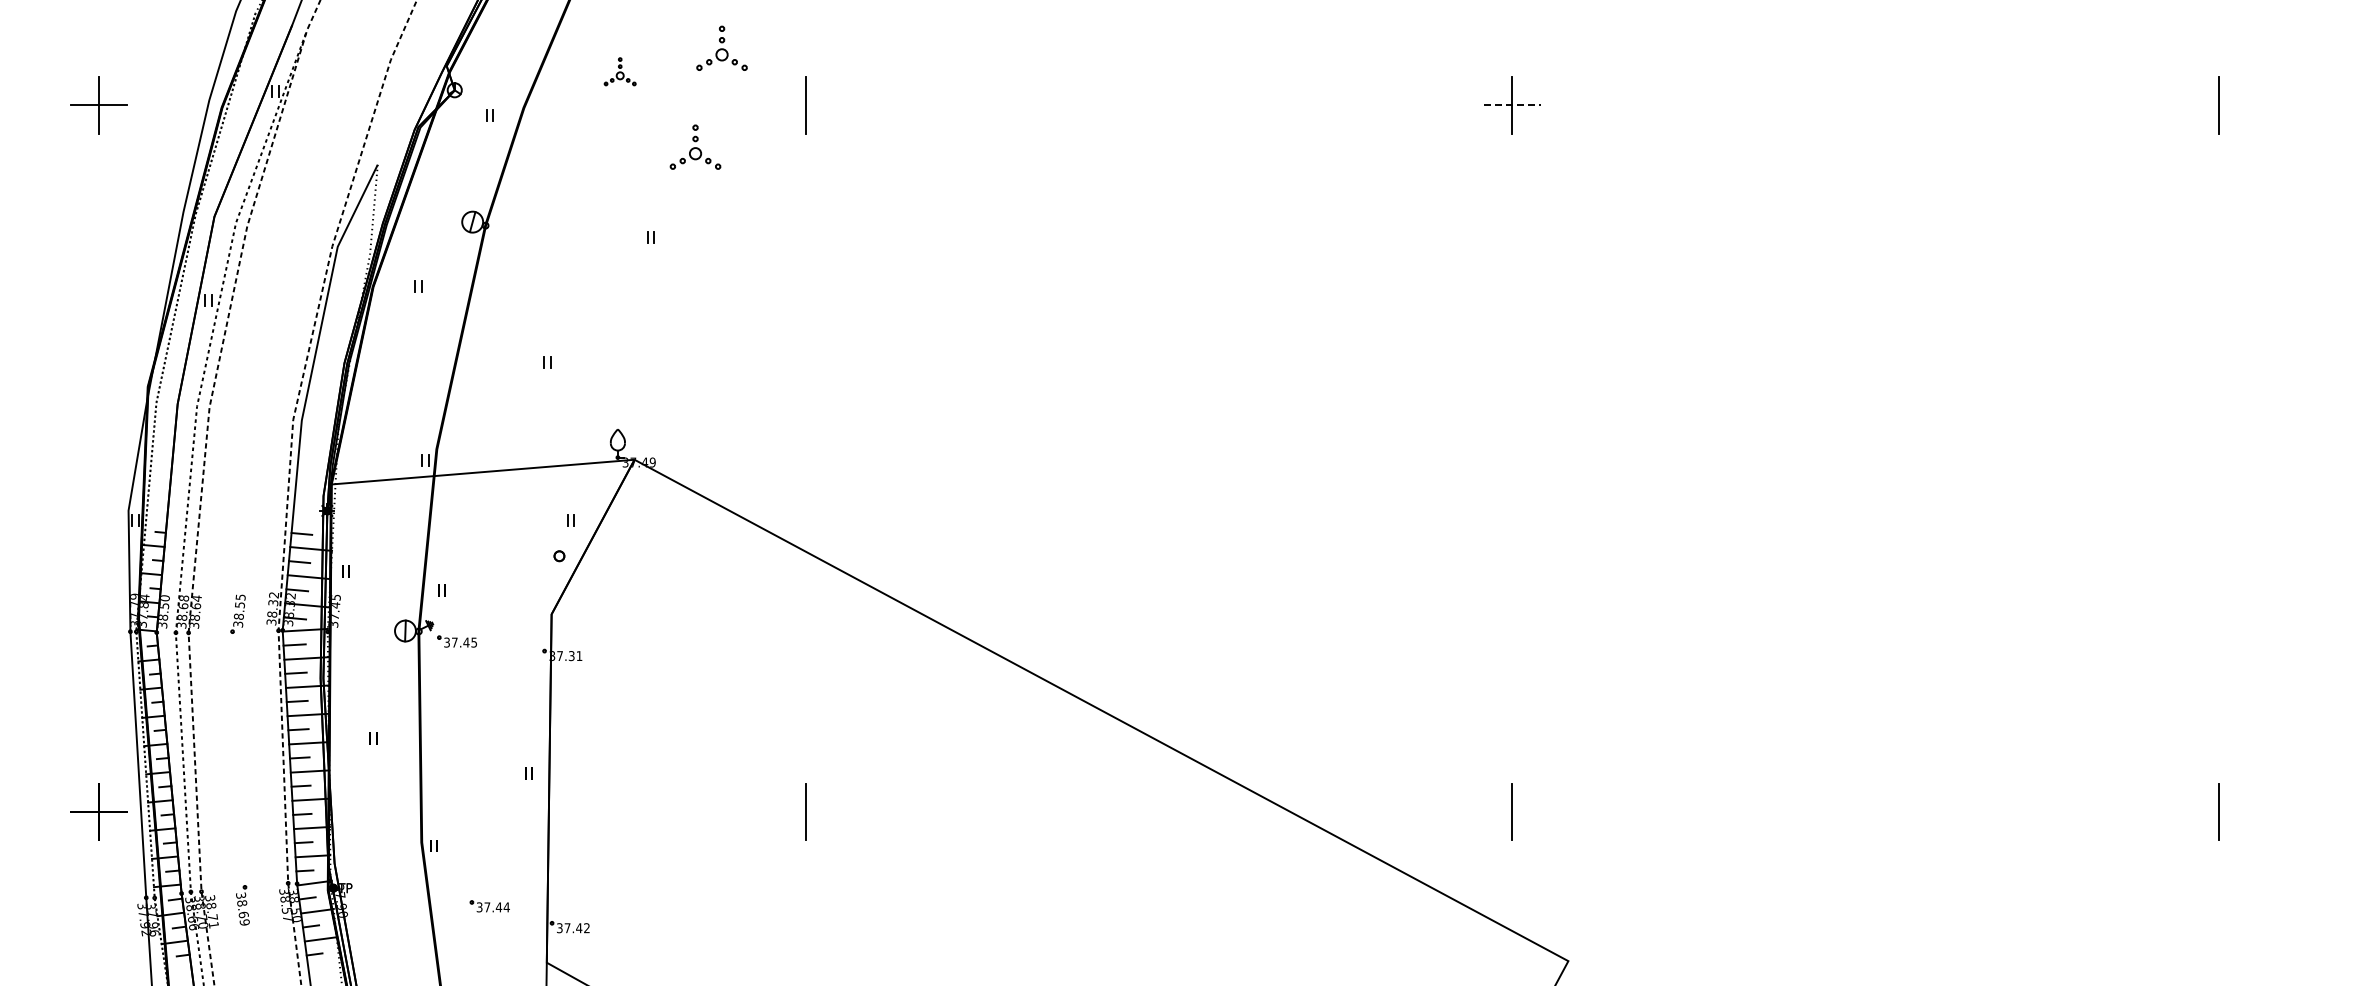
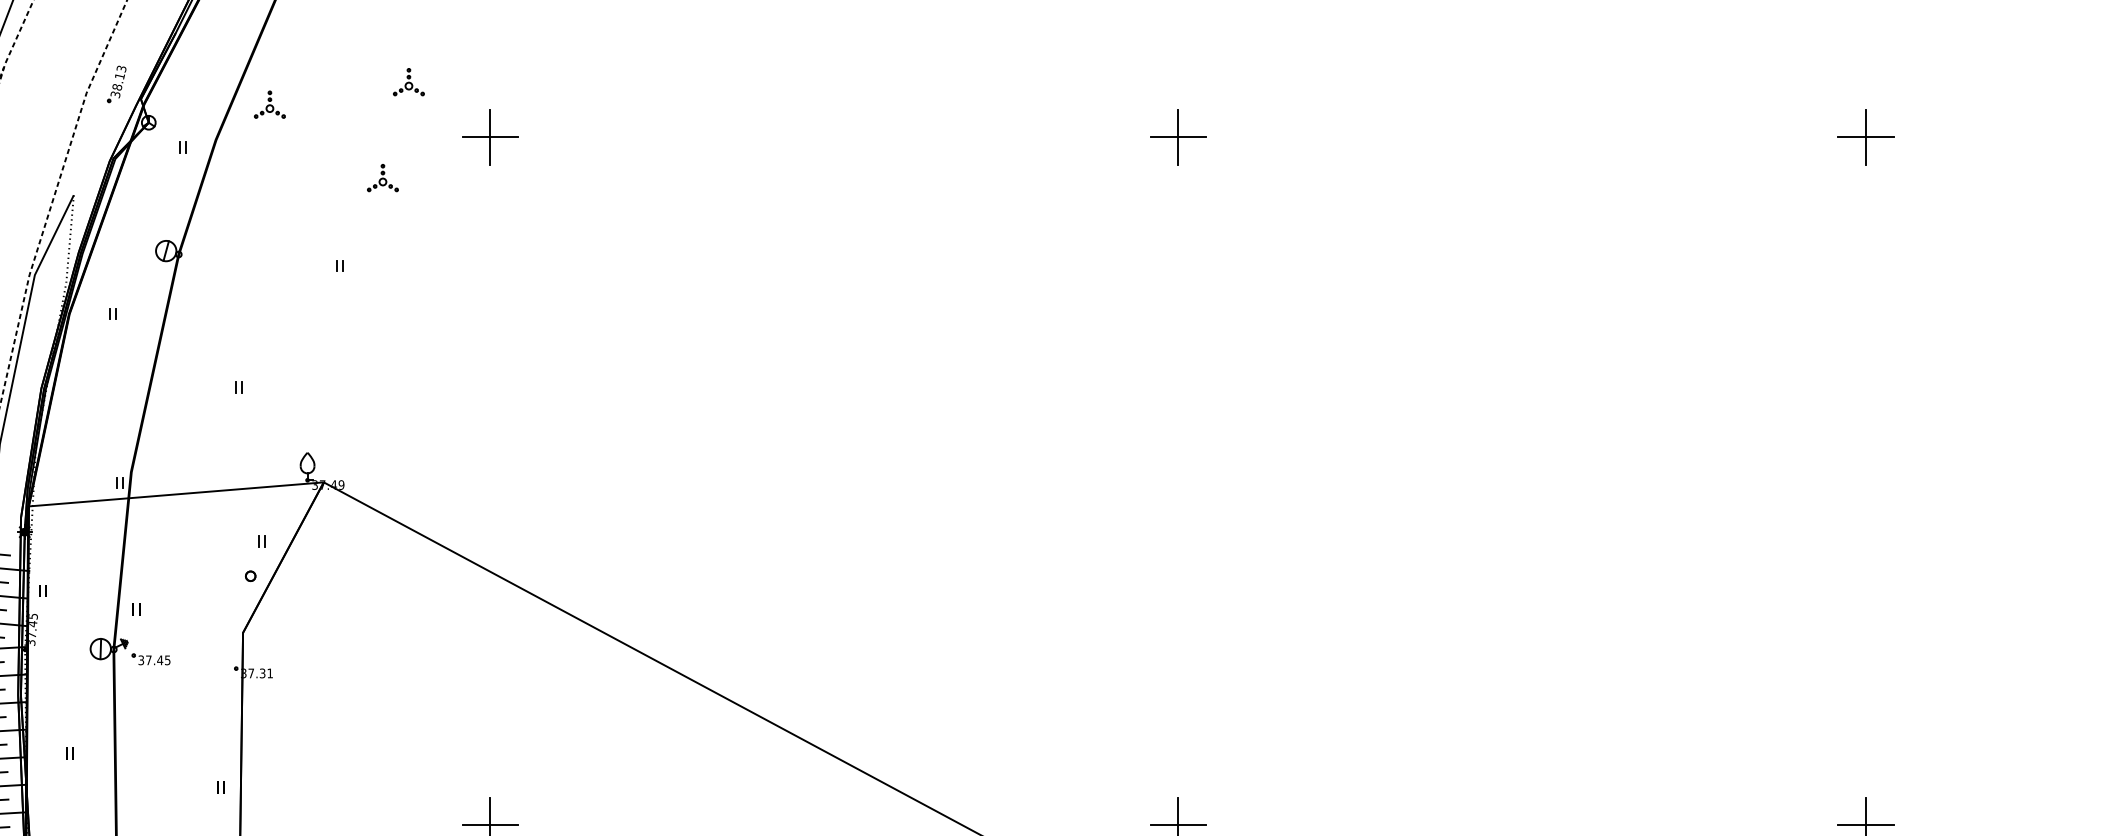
part: (721, 48) -> (408, 82), size x0.62
part: (421, 50) -> (116, 83), added
part: (619, 71) -> (269, 104), moved
line: (805, 105) -> (490, 137), added
line: (1512, 105) -> (1178, 137), dashed -> solid
line: (2218, 105) -> (1865, 137), added
part: (694, 146) -> (382, 177), size x0.62
line: (805, 811) -> (490, 824), added
line: (1512, 811) -> (1178, 824), added
line: (2218, 811) -> (1865, 824), added

